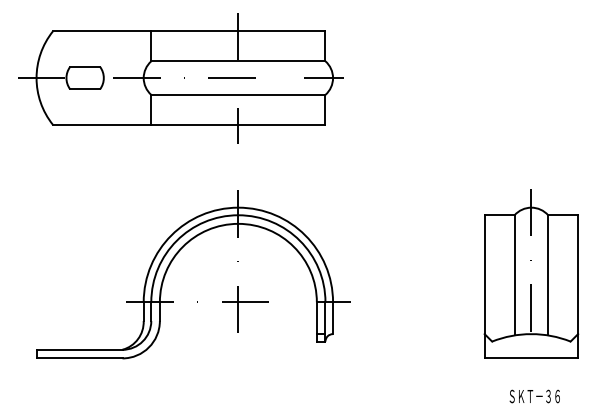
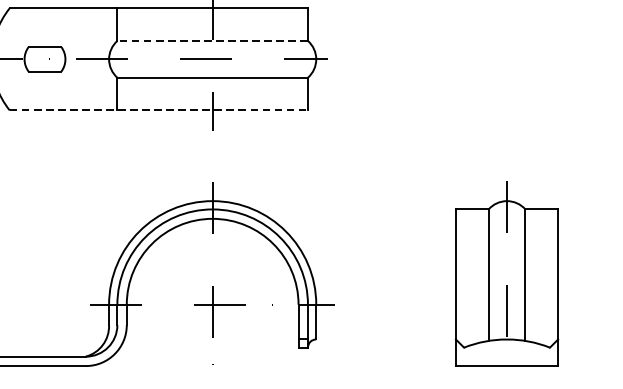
line: (237, 61) -> (211, 41), solid -> dashed
line: (189, 124) -> (159, 110), solid -> dashed
part: (531, 273) -> (507, 273), moved

